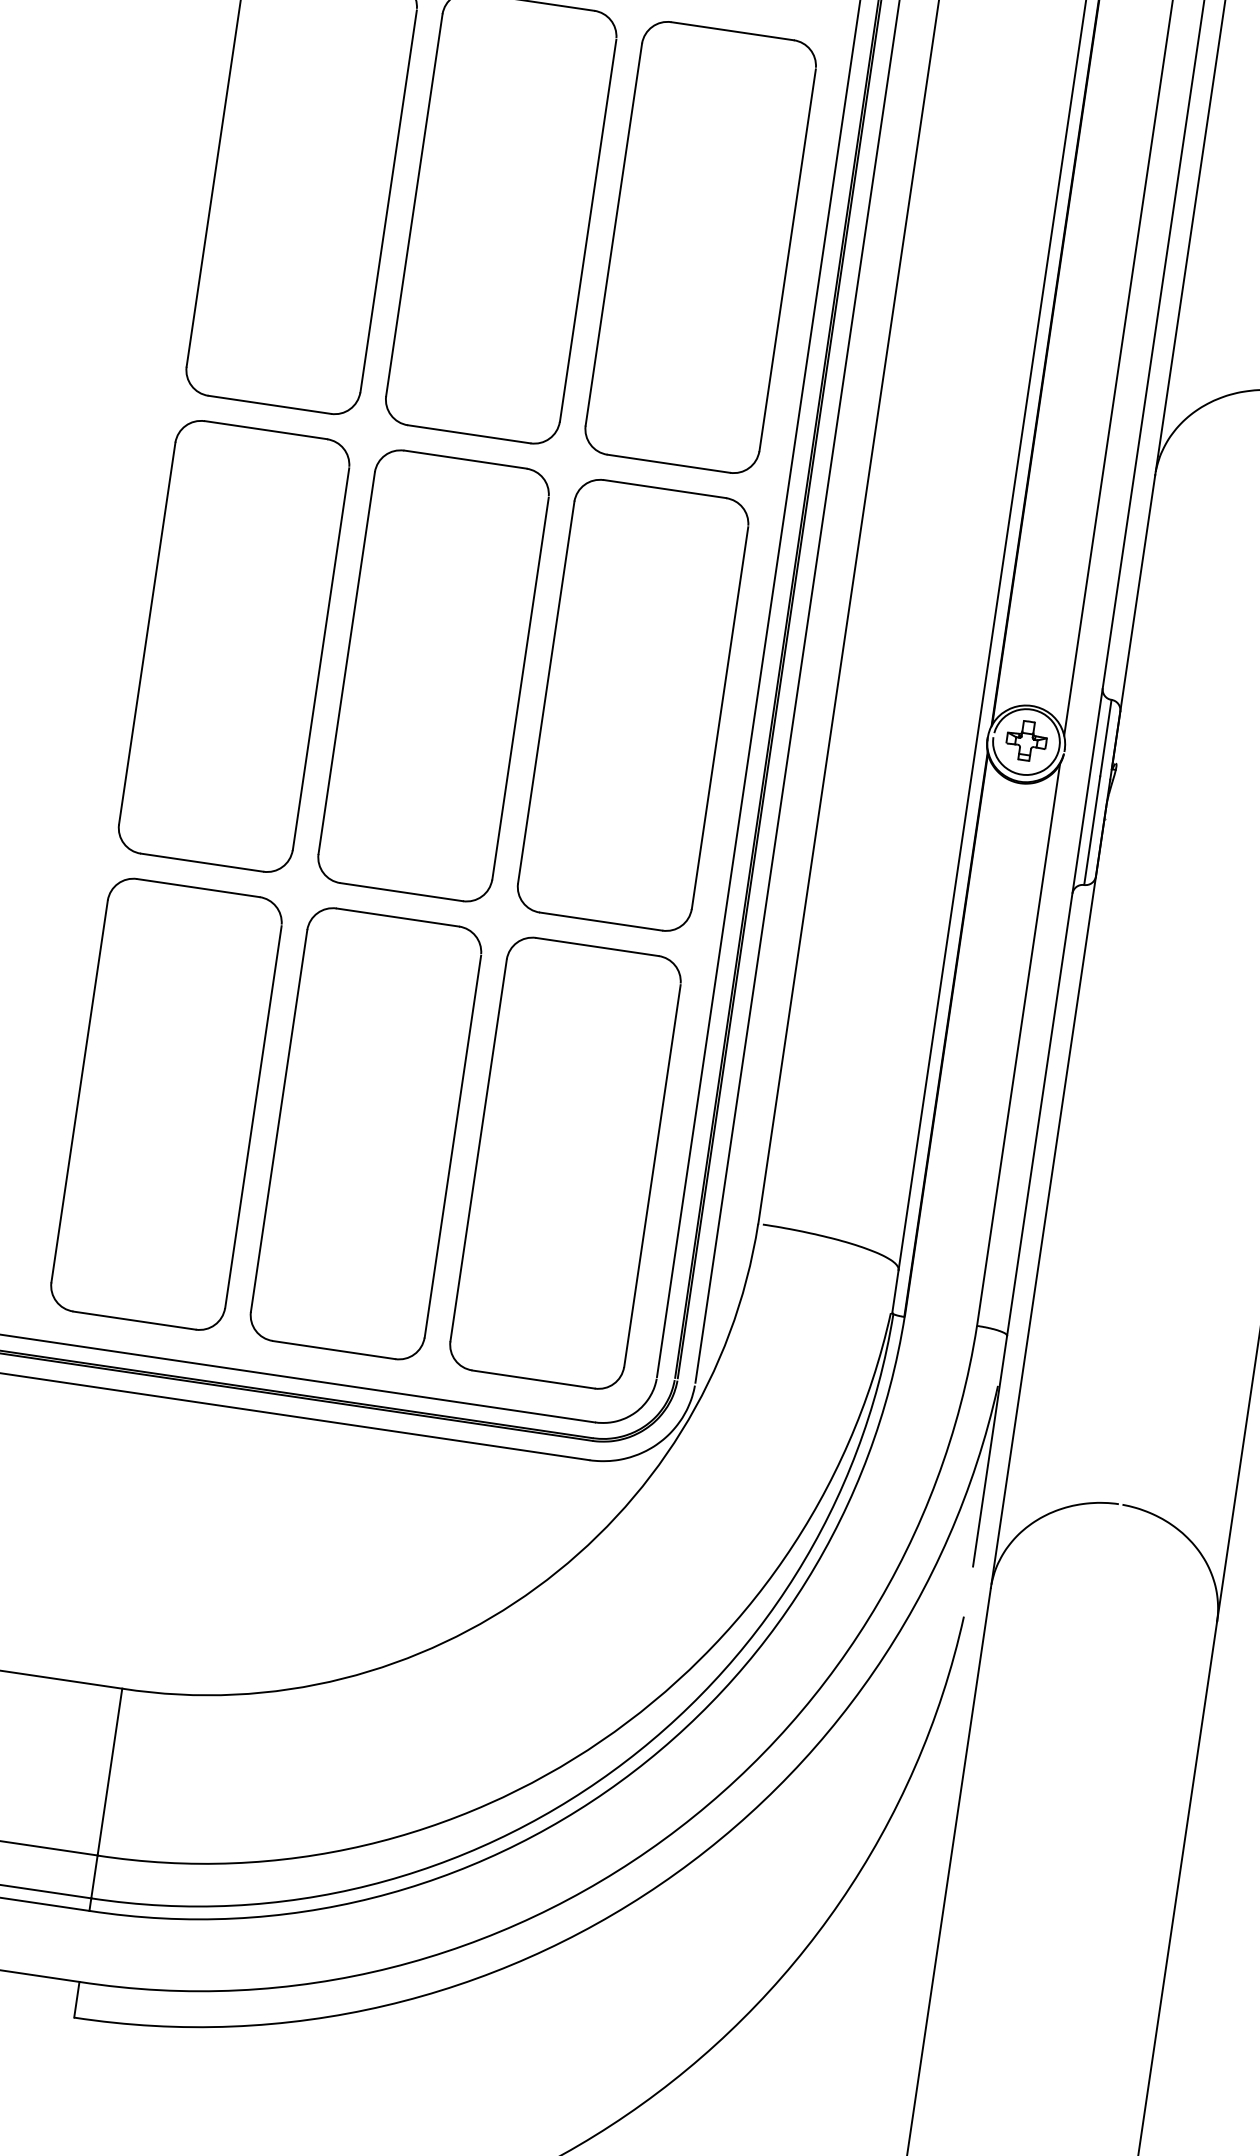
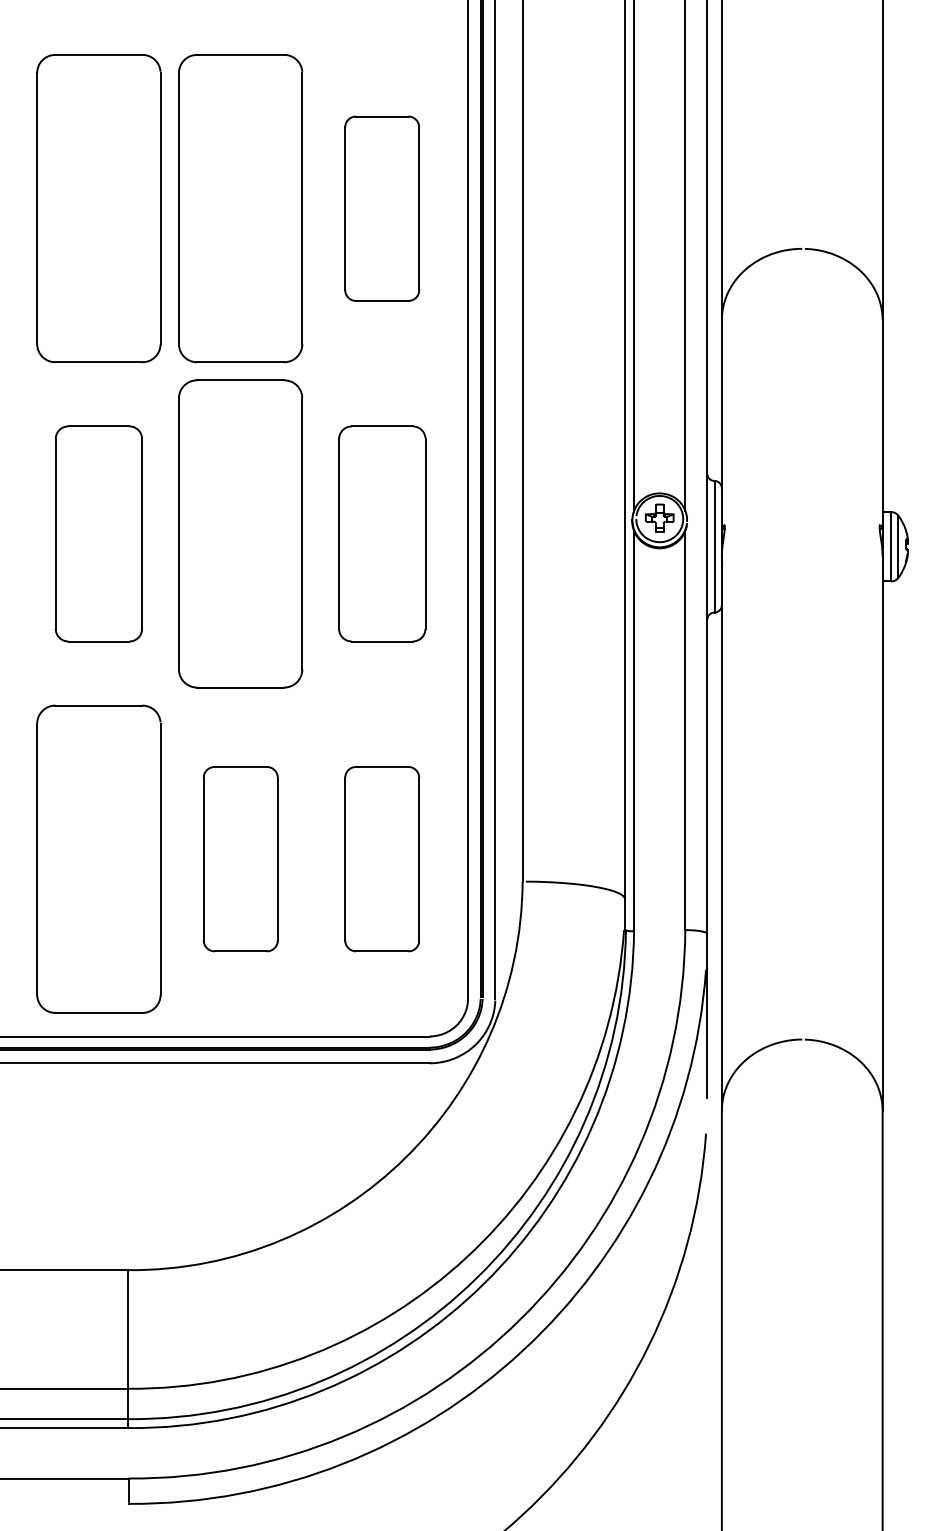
part: (699, 247) -> (381, 208), size x0.6
part: (233, 645) -> (98, 533), size x0.7
part: (631, 704) -> (381, 533), size x0.7
part: (365, 1132) -> (240, 858), size x0.6
part: (564, 1161) -> (381, 858), size x0.6

